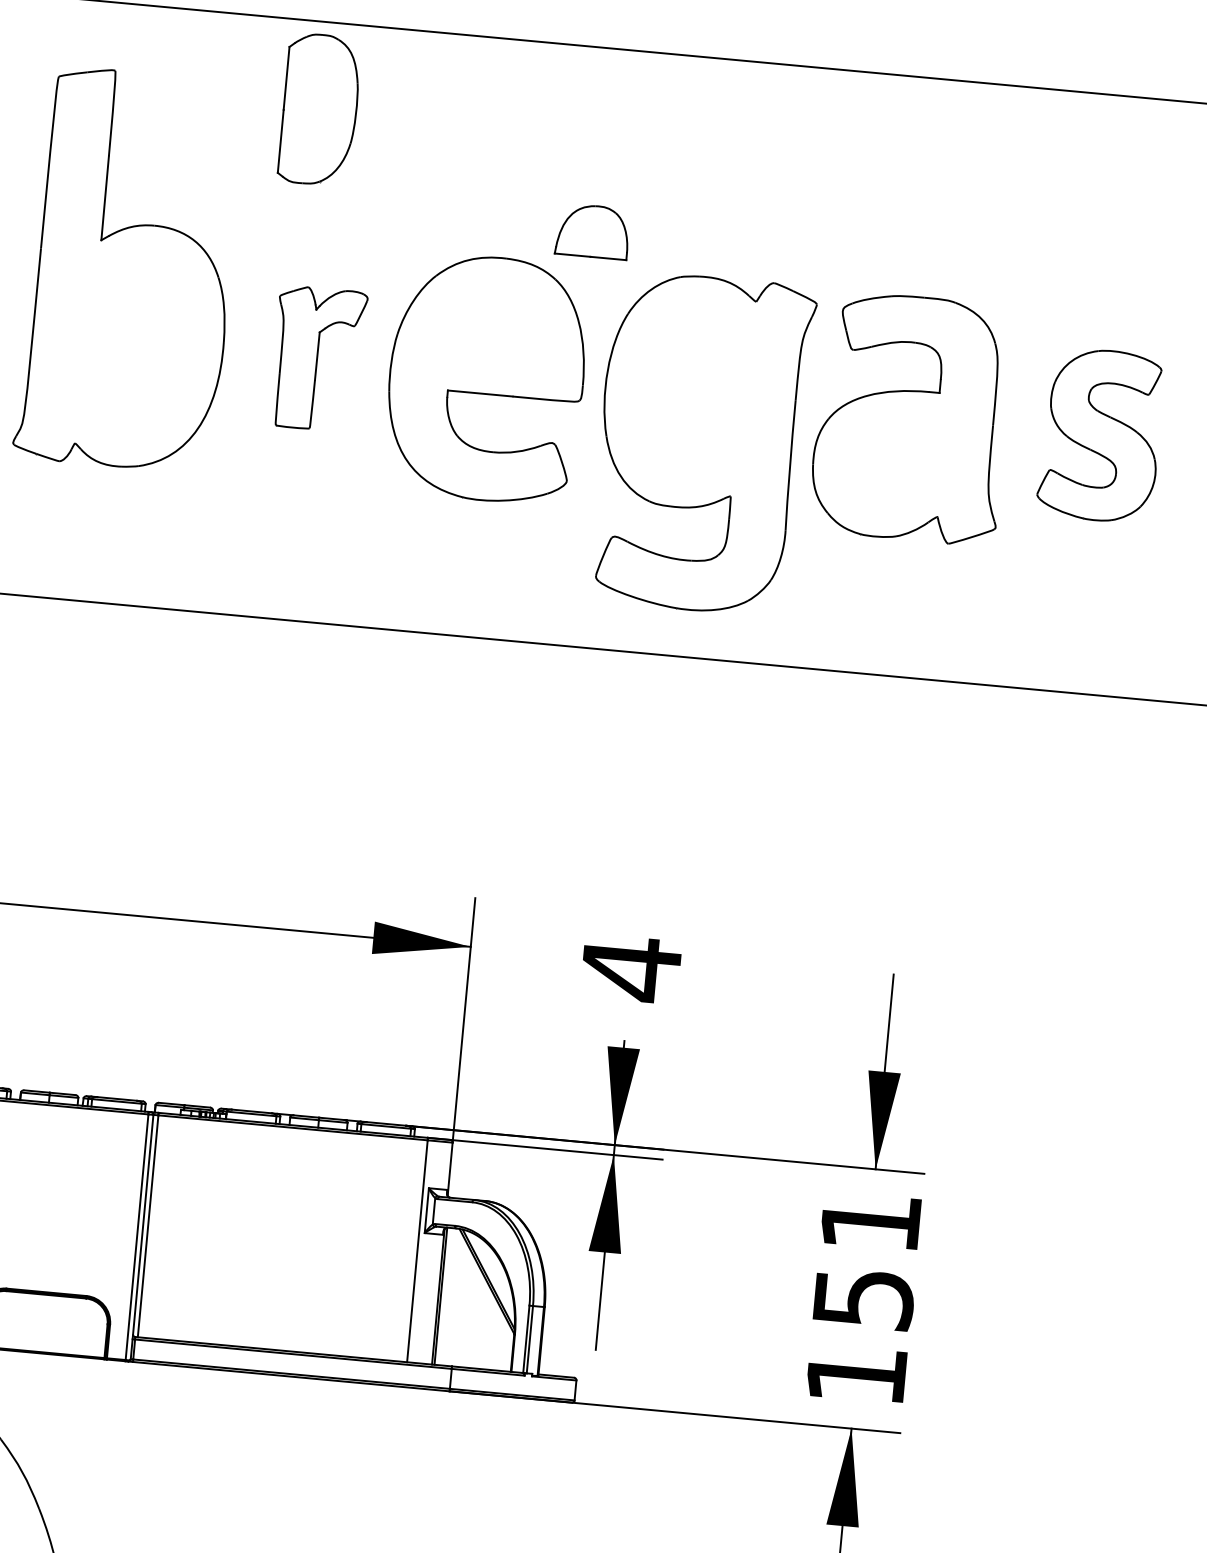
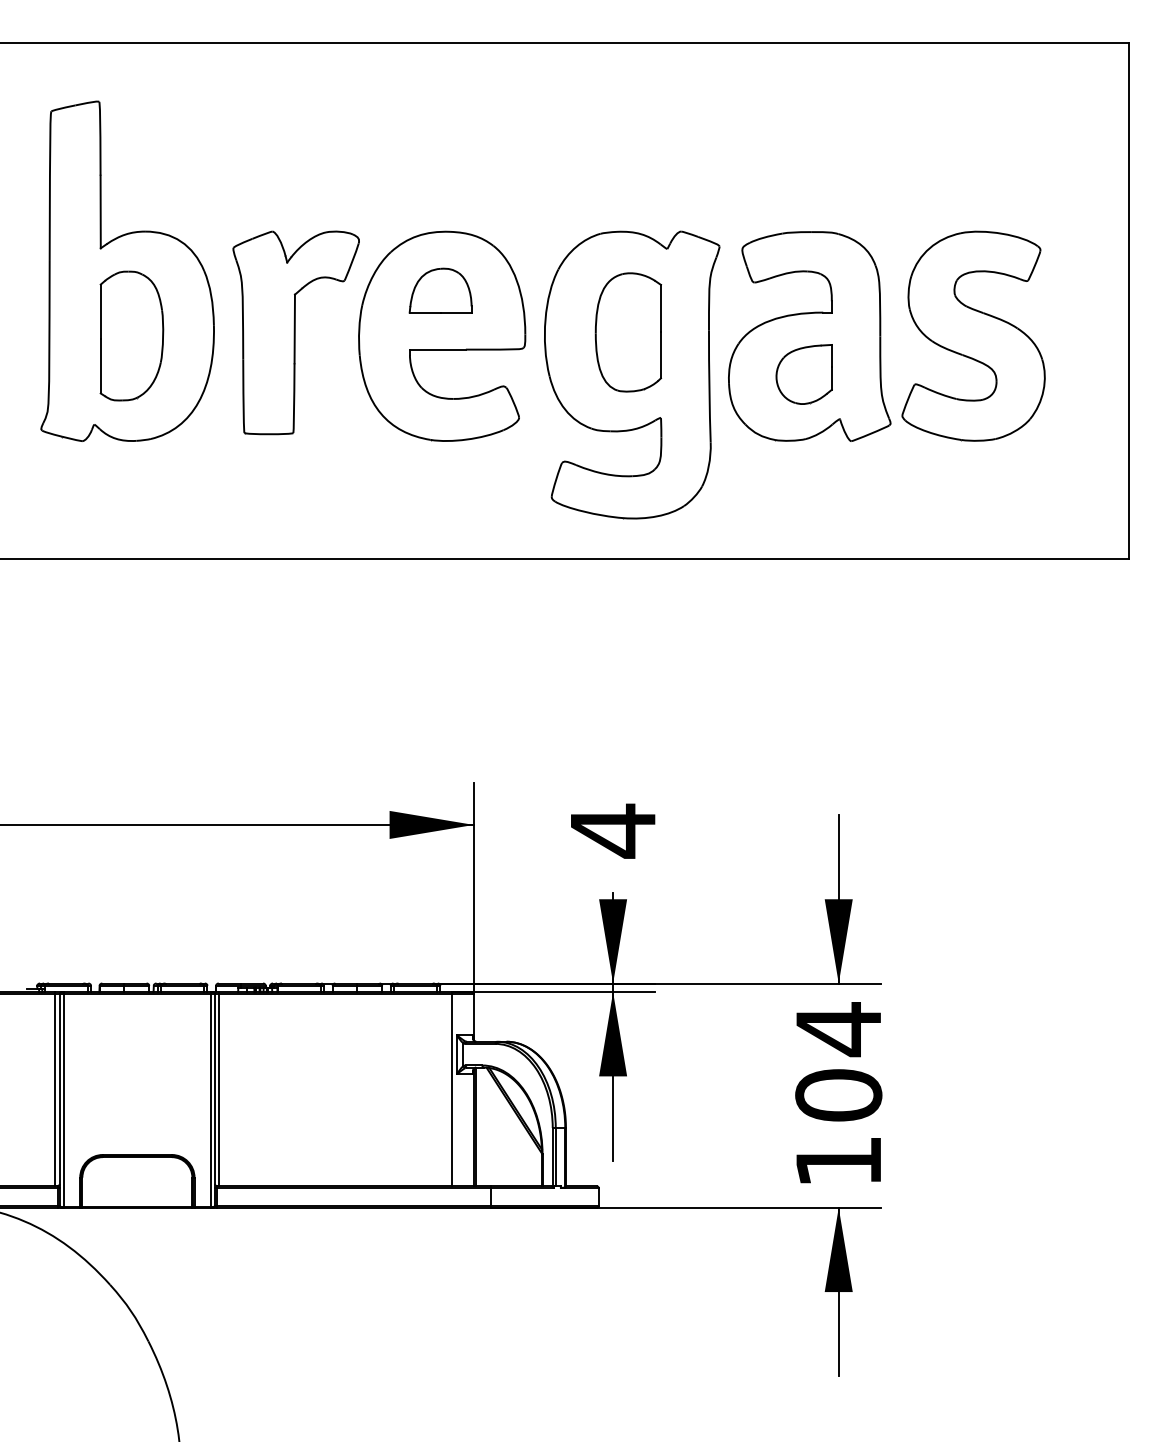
part: (319, 109) -> (131, 335), moved
part: (592, 231) -> (440, 290), moved
part: (317, 358) -> (295, 332), size x1.67
part: (701, 394) -> (627, 332), added
part: (1100, 434) -> (973, 335), size x1.43
part: (900, 461) -> (803, 374), added
text: (866, 1259) -> (838, 1061), 151 -> 104

